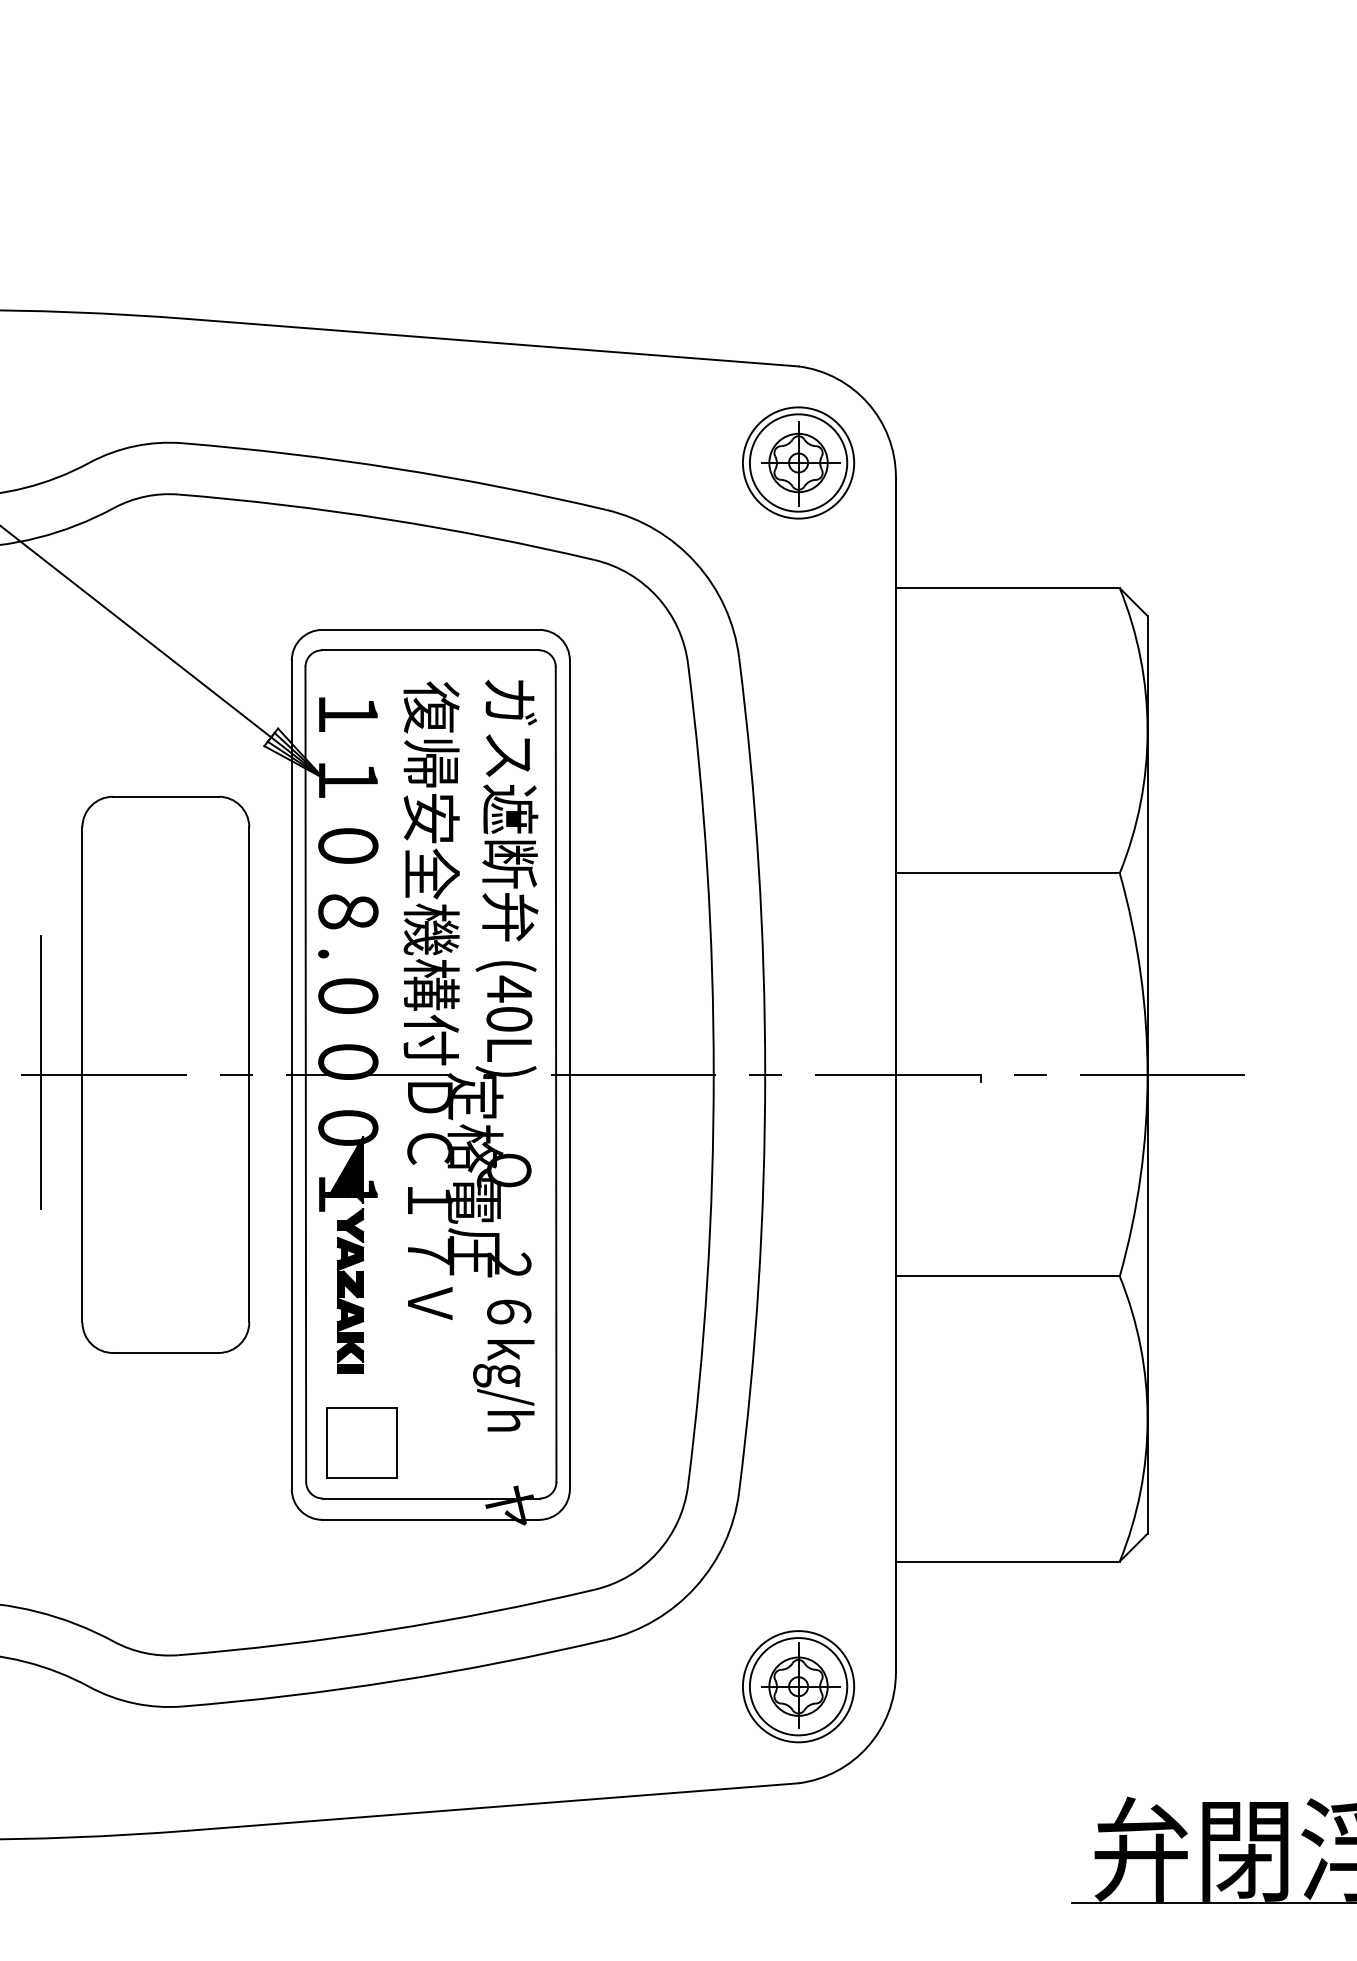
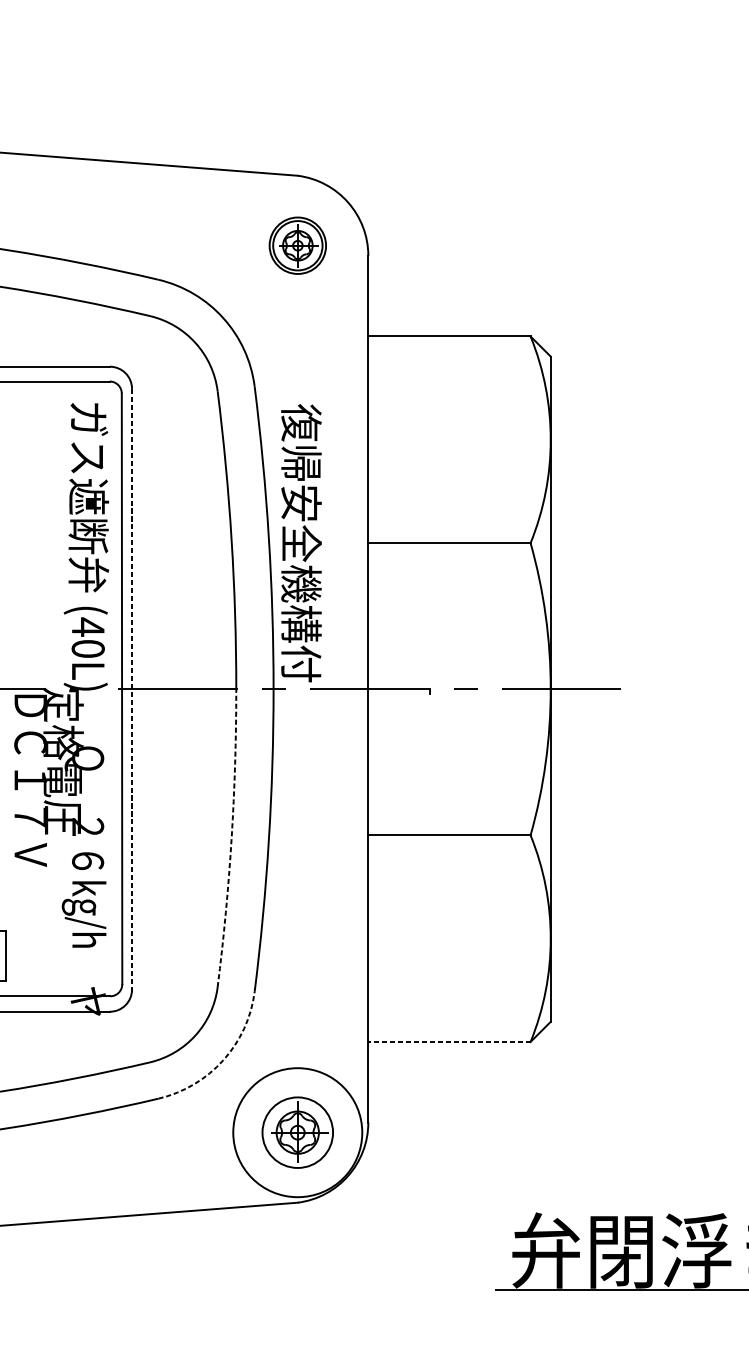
part: (798, 462) -> (297, 245), size x0.7
text: (431, 873) -> (301, 543), moved
line: (569, 1075) -> (131, 689), solid -> dashed
arc: (707, 1280) -> (231, 838), solid -> dashed
line: (1007, 1561) -> (449, 1041), solid -> dashed
arc: (695, 1586) -> (223, 1060), solid -> dashed
circle: (798, 1686) -> (297, 1132), size x1.6

